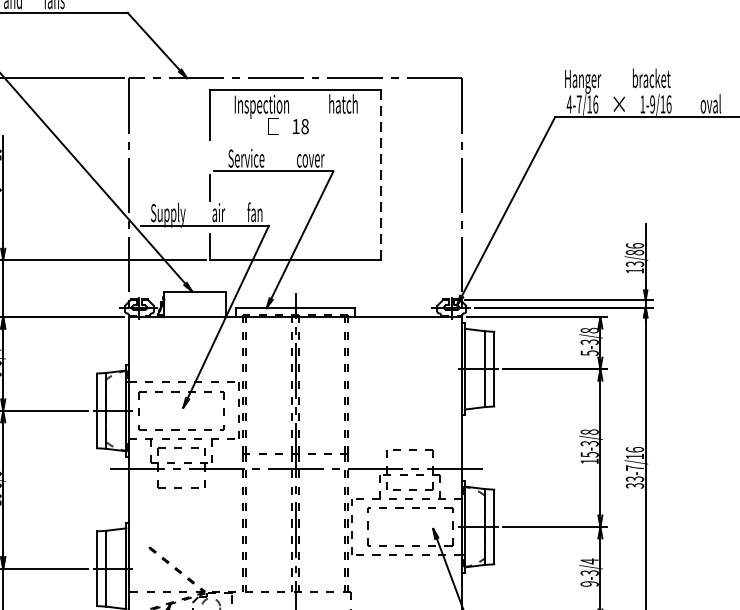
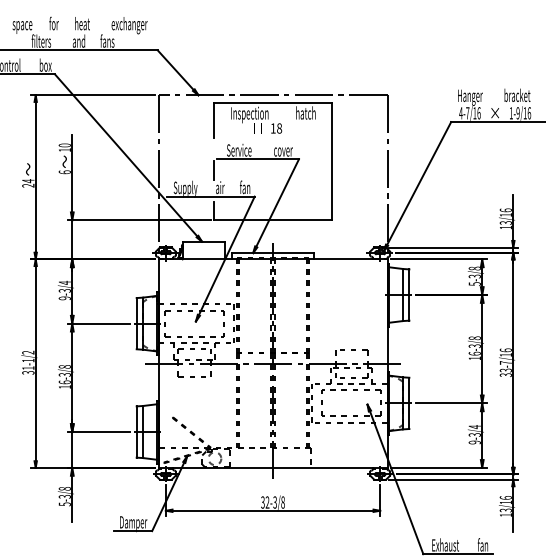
line: (380, 174) -> (331, 161), dashed -> solid
text: (634, 251) -> (505, 214), 13/86 -> 13/16
text: (589, 454) -> (474, 353), 15-3/8 -> 16-3/8

